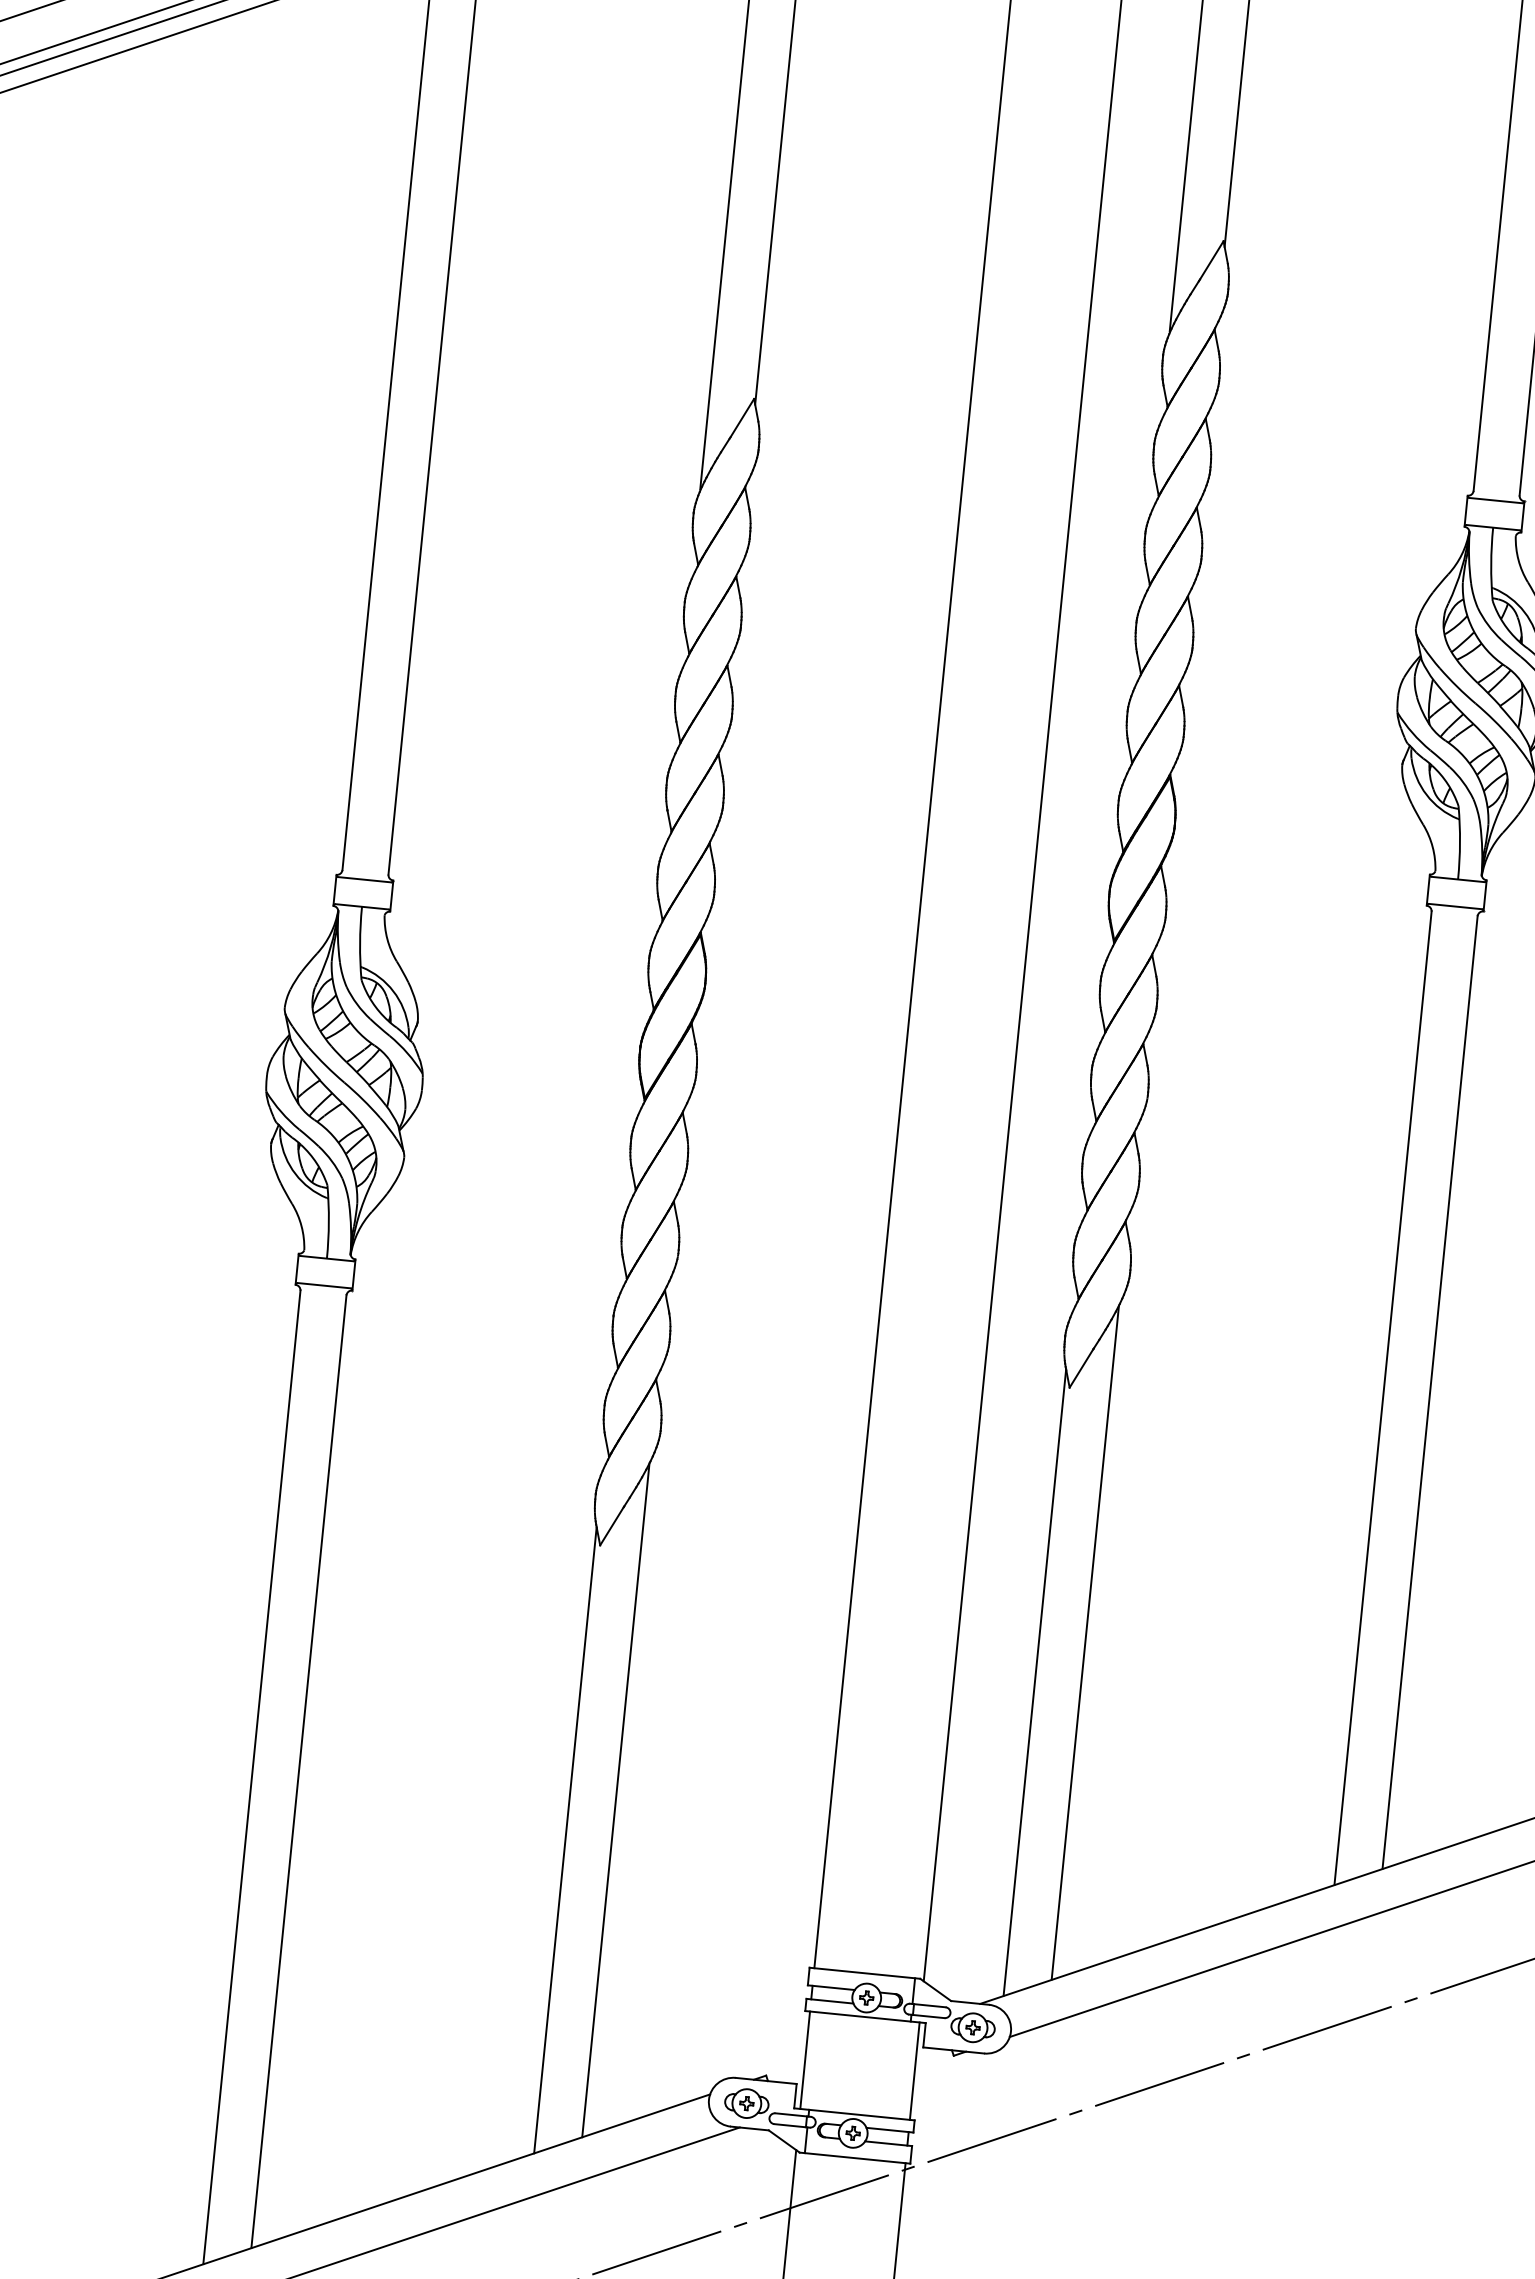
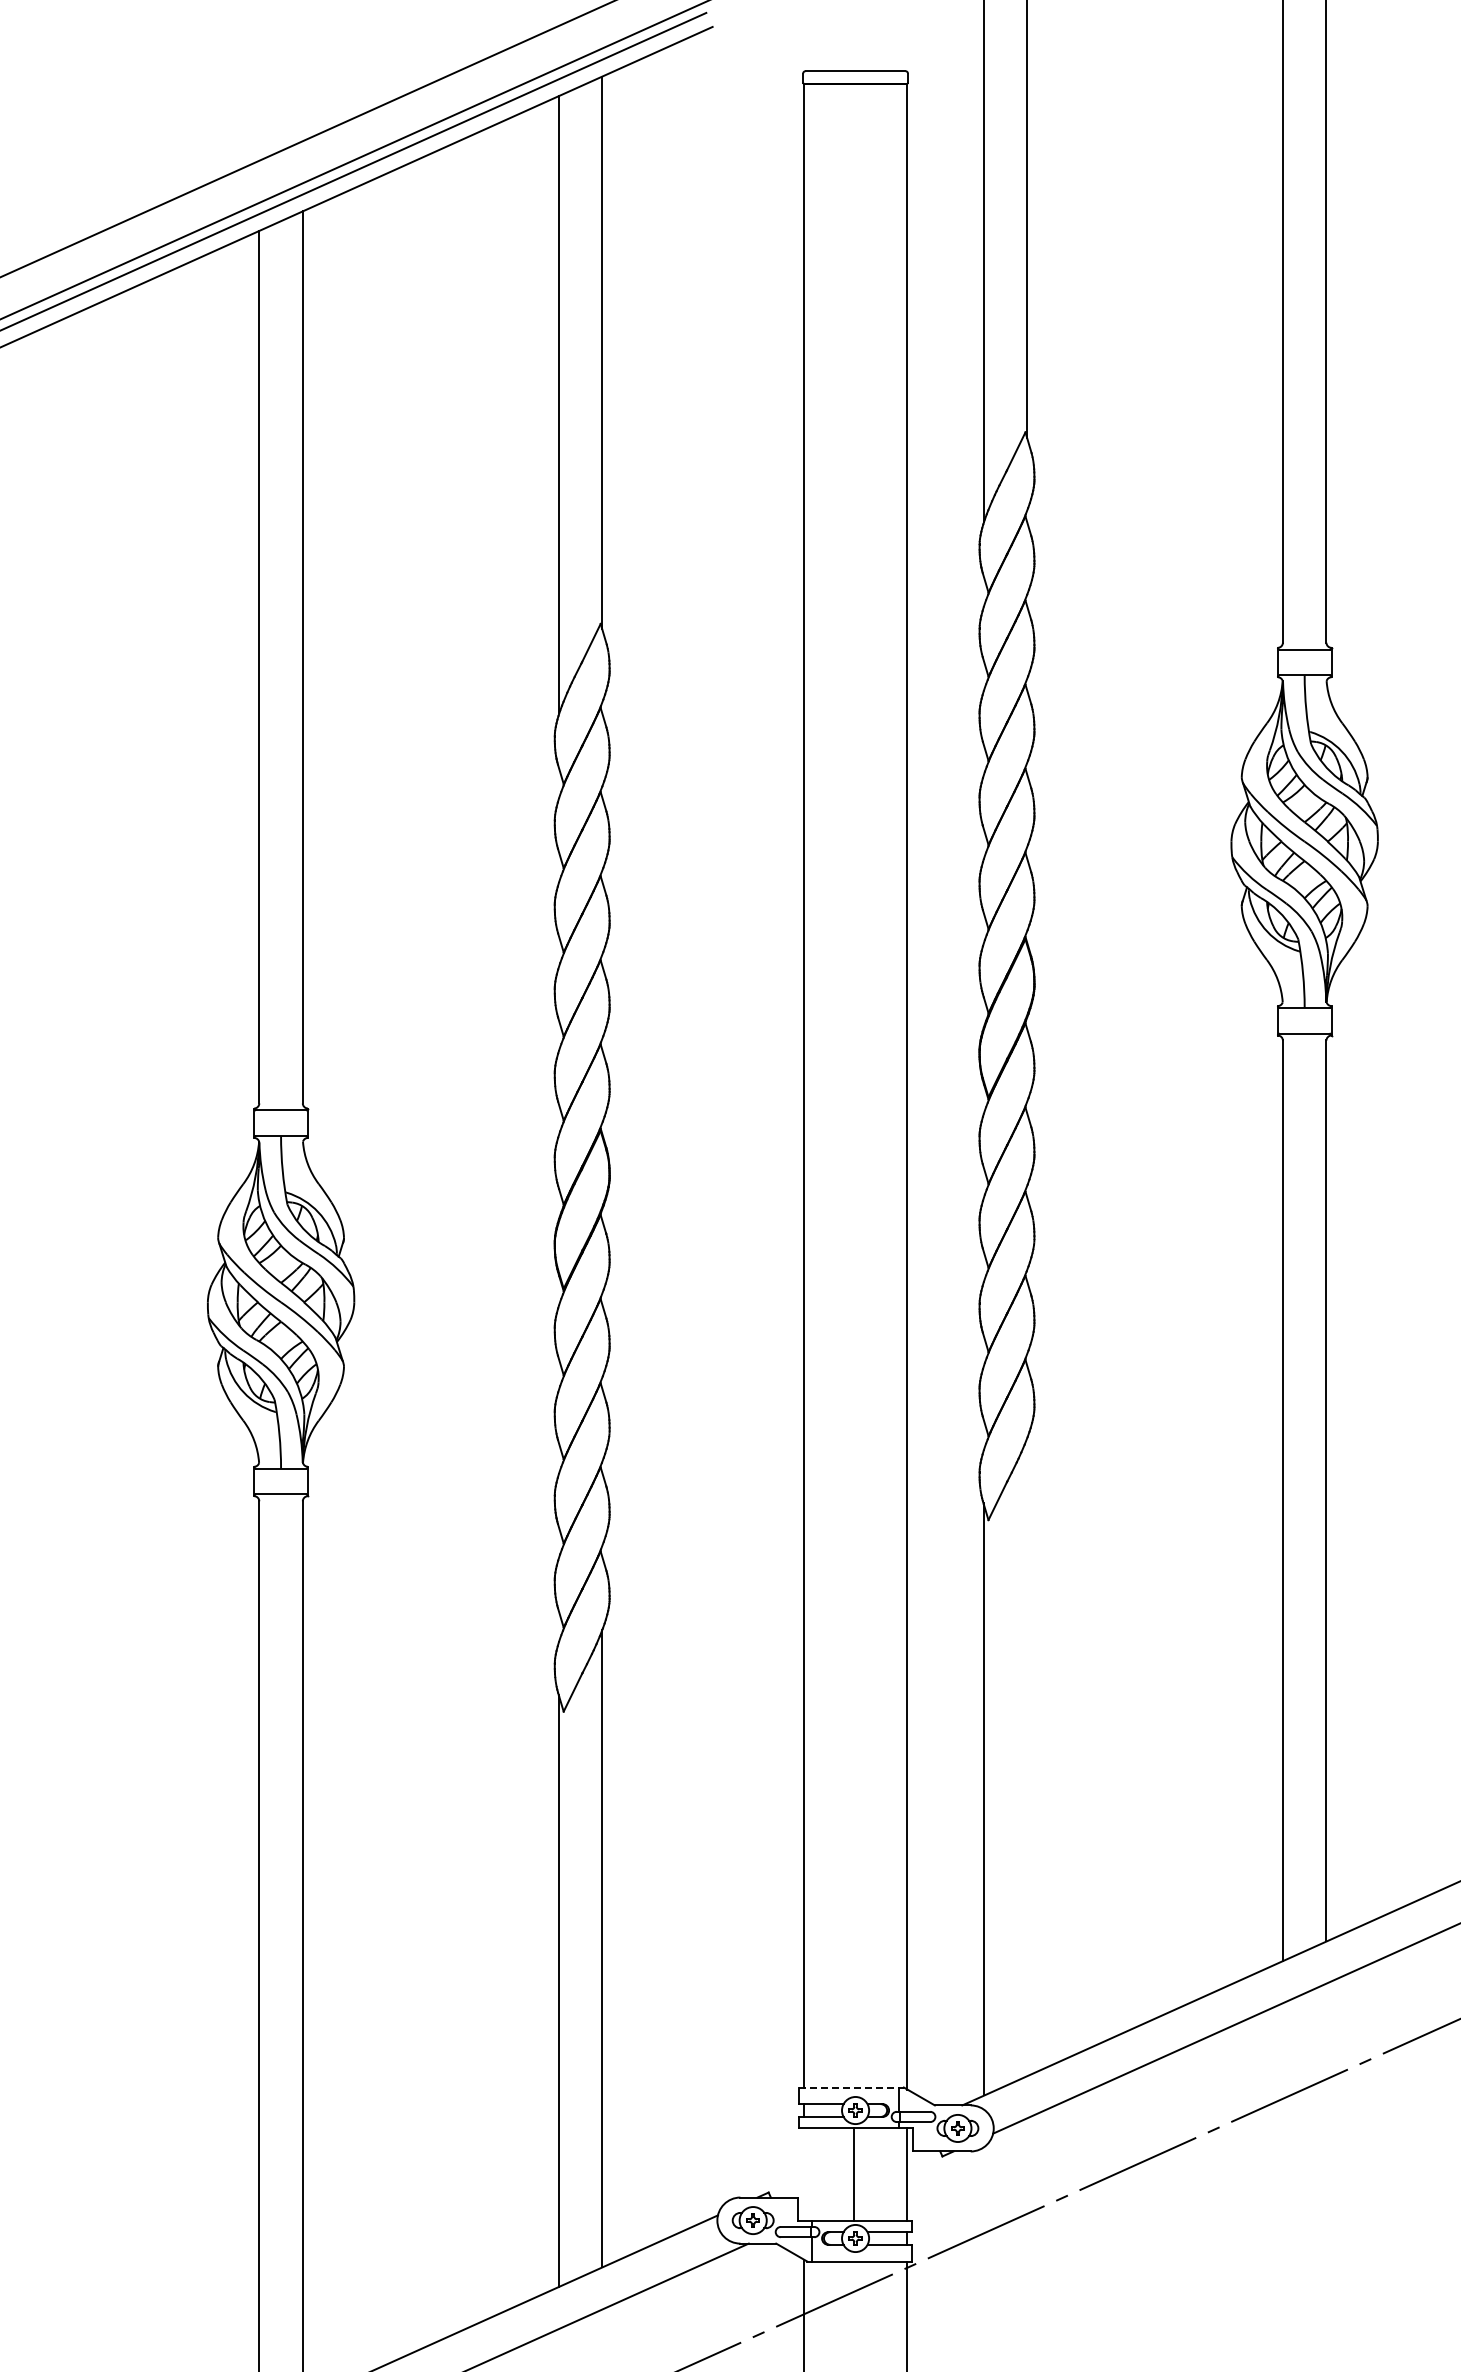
line: (1085, 1641) -> (1027, 1756), removed
line: (865, 1973) -> (852, 2087), solid -> dashed
line: (804, 2060) -> (853, 2174), moved

